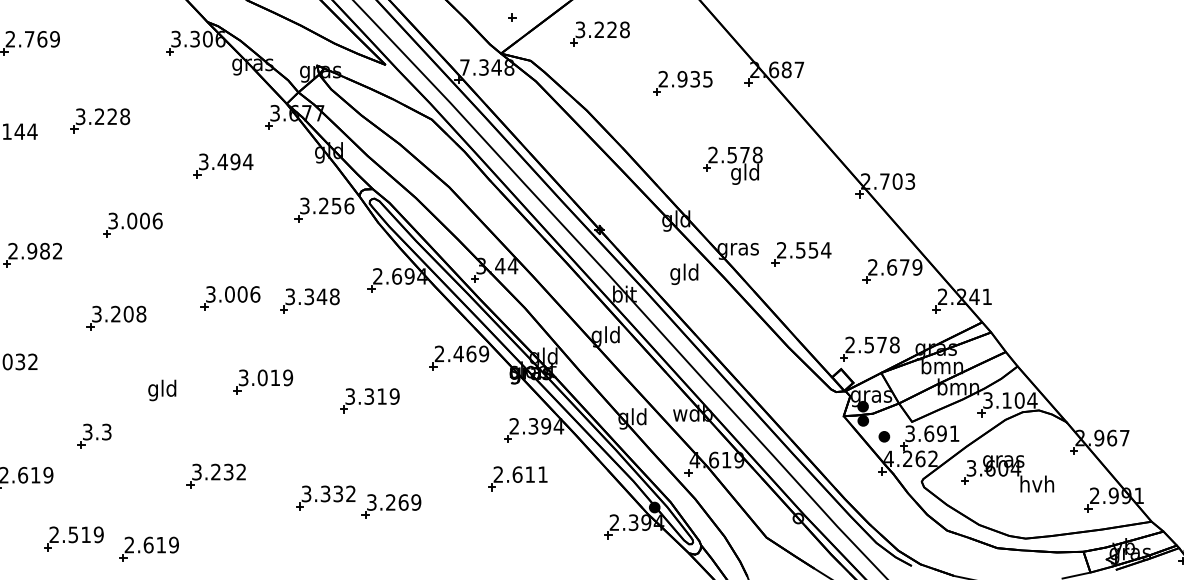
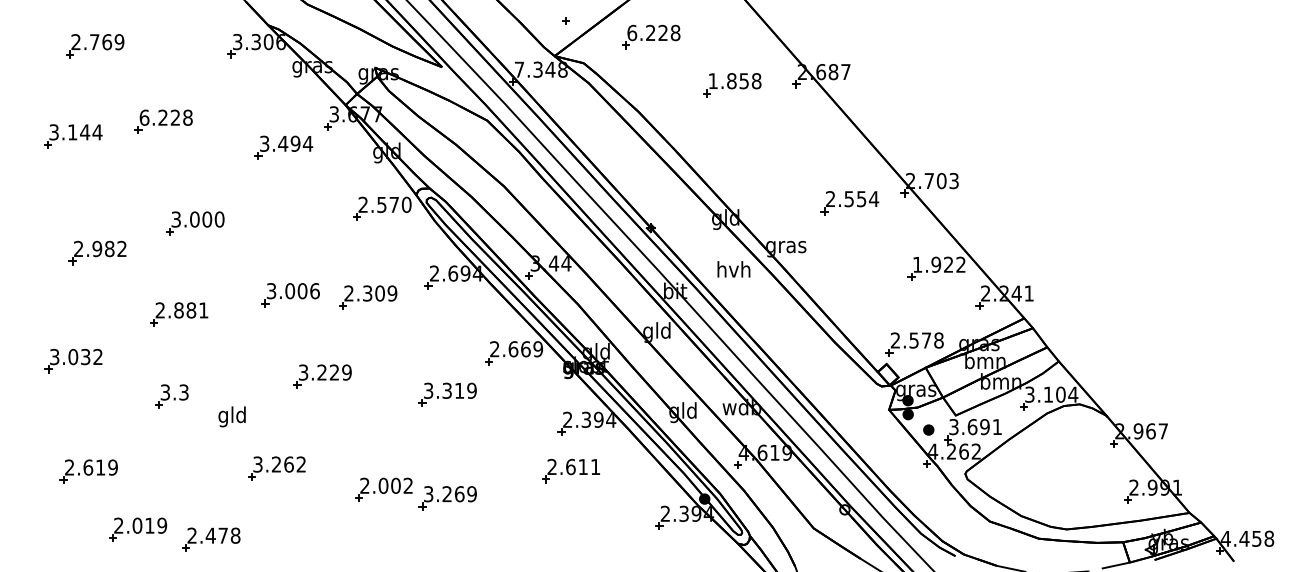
text: (580, 29) -> (632, 32), 3.228 -> 6.228
text: (685, 79) -> (734, 81), 2.935 -> 1.858
text: (80, 116) -> (144, 117), 3.228 -> 6.228
part: (223, 165) -> (283, 147), moved
part: (732, 165) -> (780, 165), removed
text: (326, 205) -> (384, 204), 3.256 -> 2.570
text: (157, 221) -> (219, 219), 3.006 -> 3.000
part: (801, 254) -> (849, 203), moved
text: (895, 267) -> (939, 264), 2.679 -> 1.922
text: (684, 274) -> (733, 271), gld -> hvh
text: (312, 296) -> (370, 293), 3.348 -> 2.309
text: (118, 314) -> (181, 310), 3.208 -> 2.881
text: (458, 354) -> (513, 349), 2.469 -> 2.669
text: (268, 377) -> (327, 372), 3.019 -> 3.229
text: (161, 390) -> (231, 416), moved
part: (369, 400) -> (447, 394), moved
part: (93, 436) -> (171, 396), moved
text: (228, 472) -> (288, 464), 3.232 -> 3.262
part: (1008, 474) -> (1049, 466), removed
text: (322, 493) -> (380, 485), 3.332 -> 2.002
text: (73, 534) -> (137, 525), 2.519 -> 2.019
text: (160, 544) -> (222, 535), 2.619 -> 2.478

